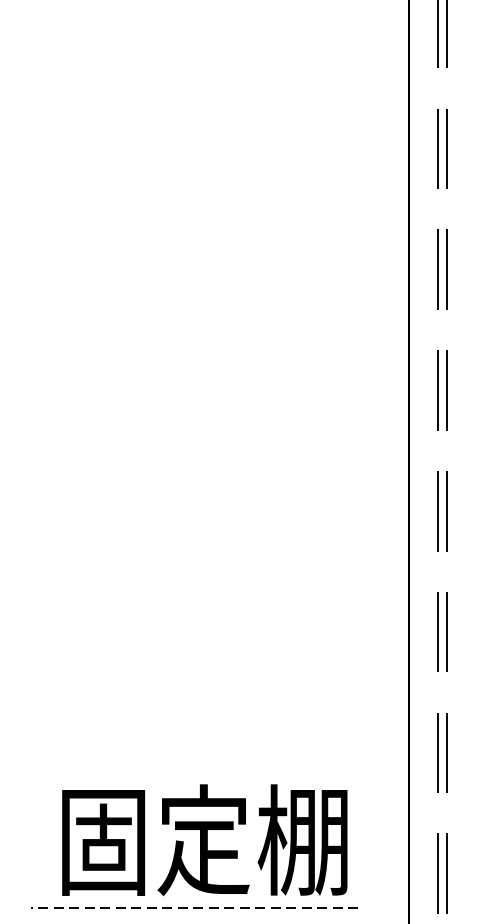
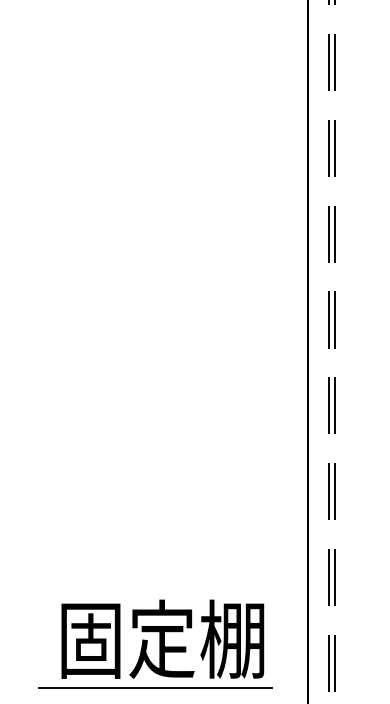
line: (194, 908) -> (155, 687), dashed -> solid

